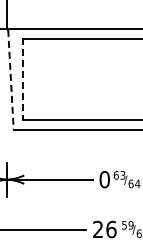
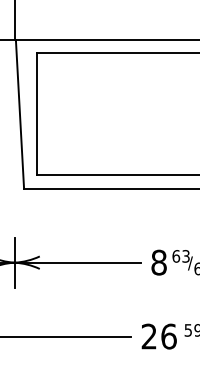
line: (10, 79) -> (19, 114), dashed -> solid
line: (22, 79) -> (37, 114), dashed -> solid
text: (104, 179) -> (158, 262), 0 -> 8

